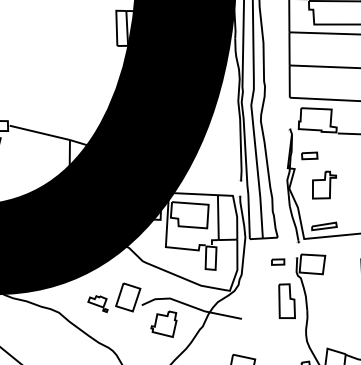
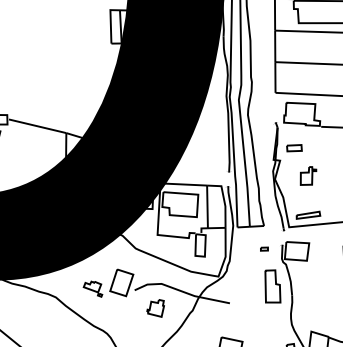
part: (324, 184) -> (308, 175), size x0.7
part: (278, 261) -> (264, 248), size x0.6
part: (163, 324) -> (155, 308), size x0.7

